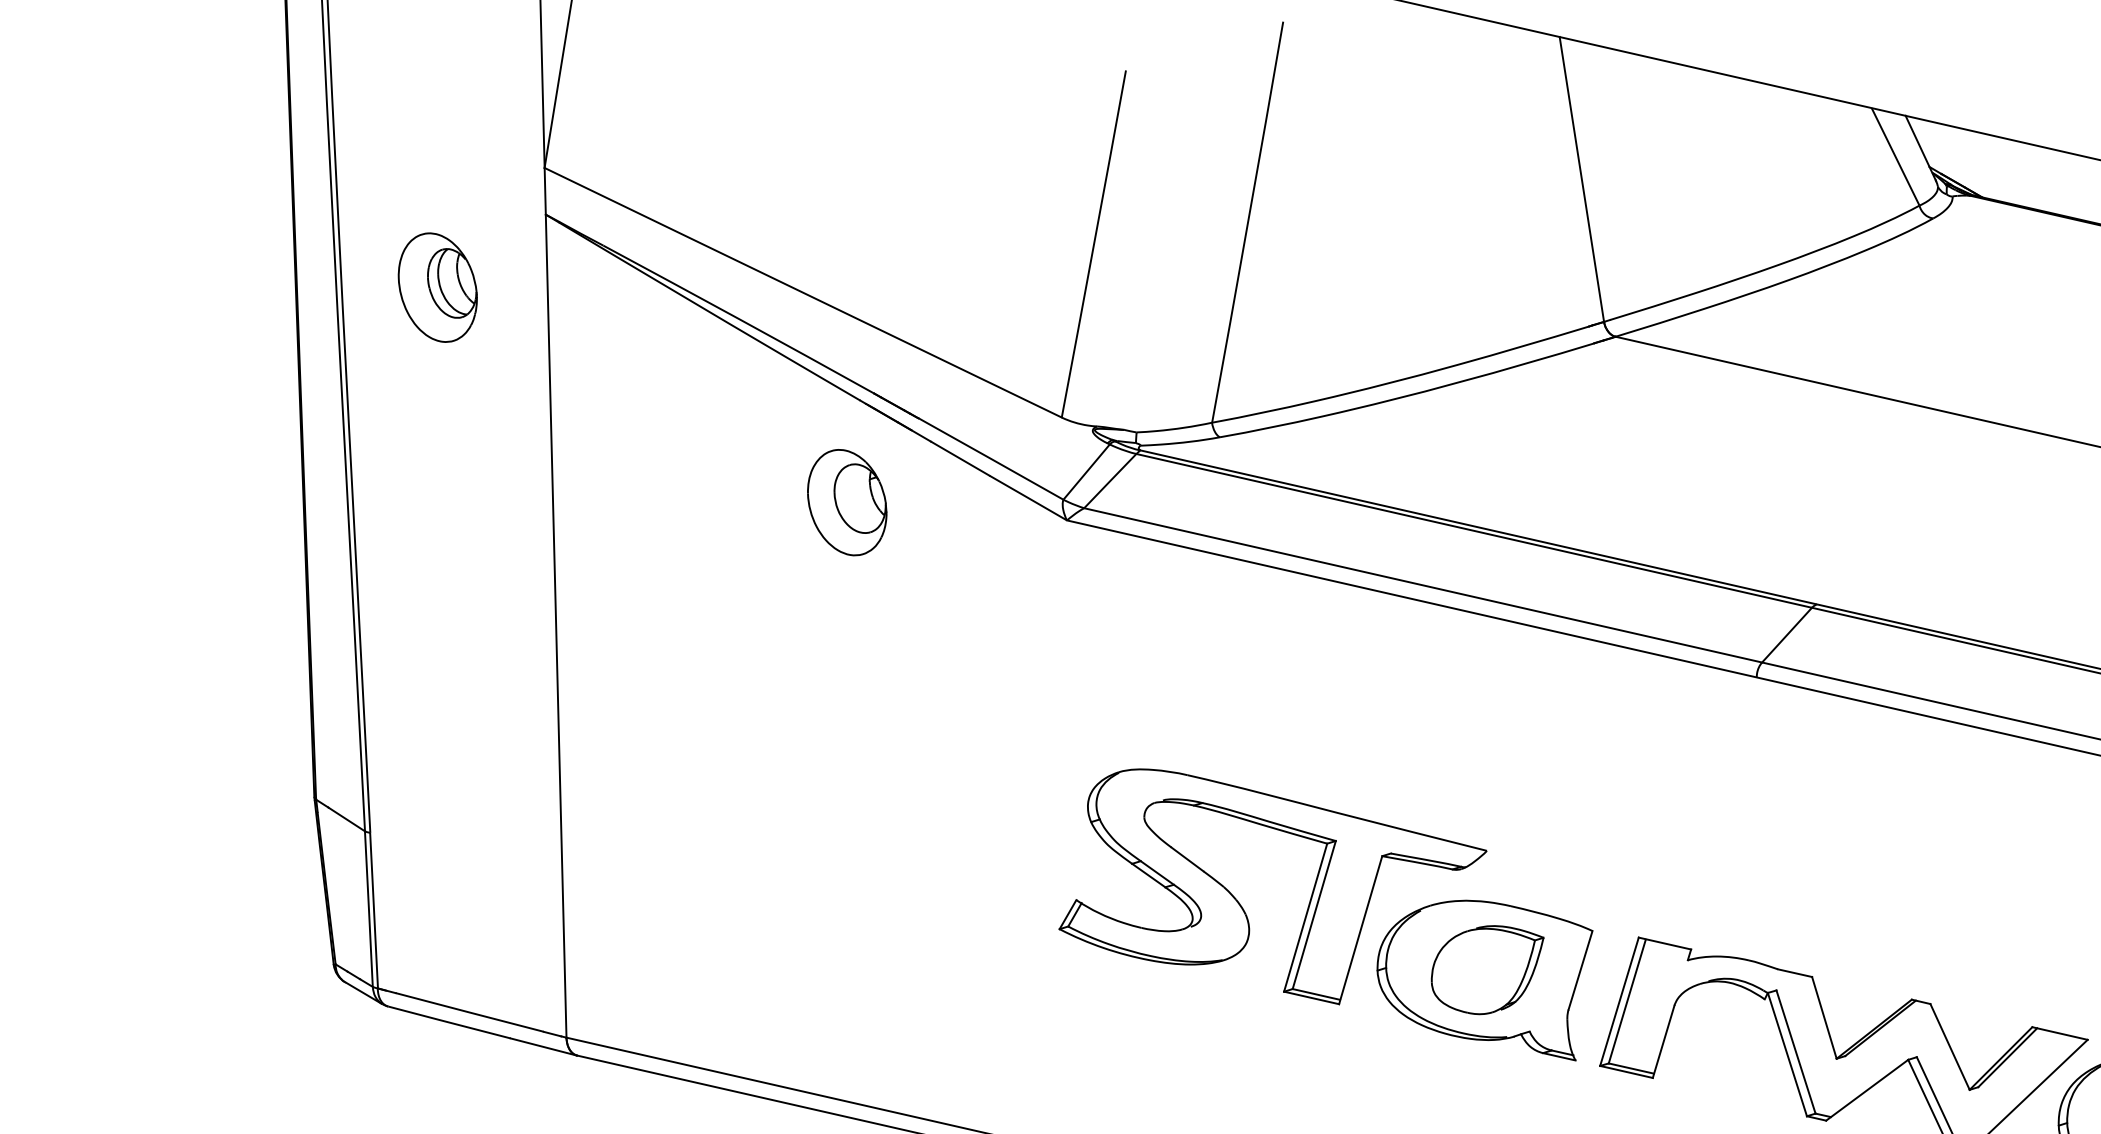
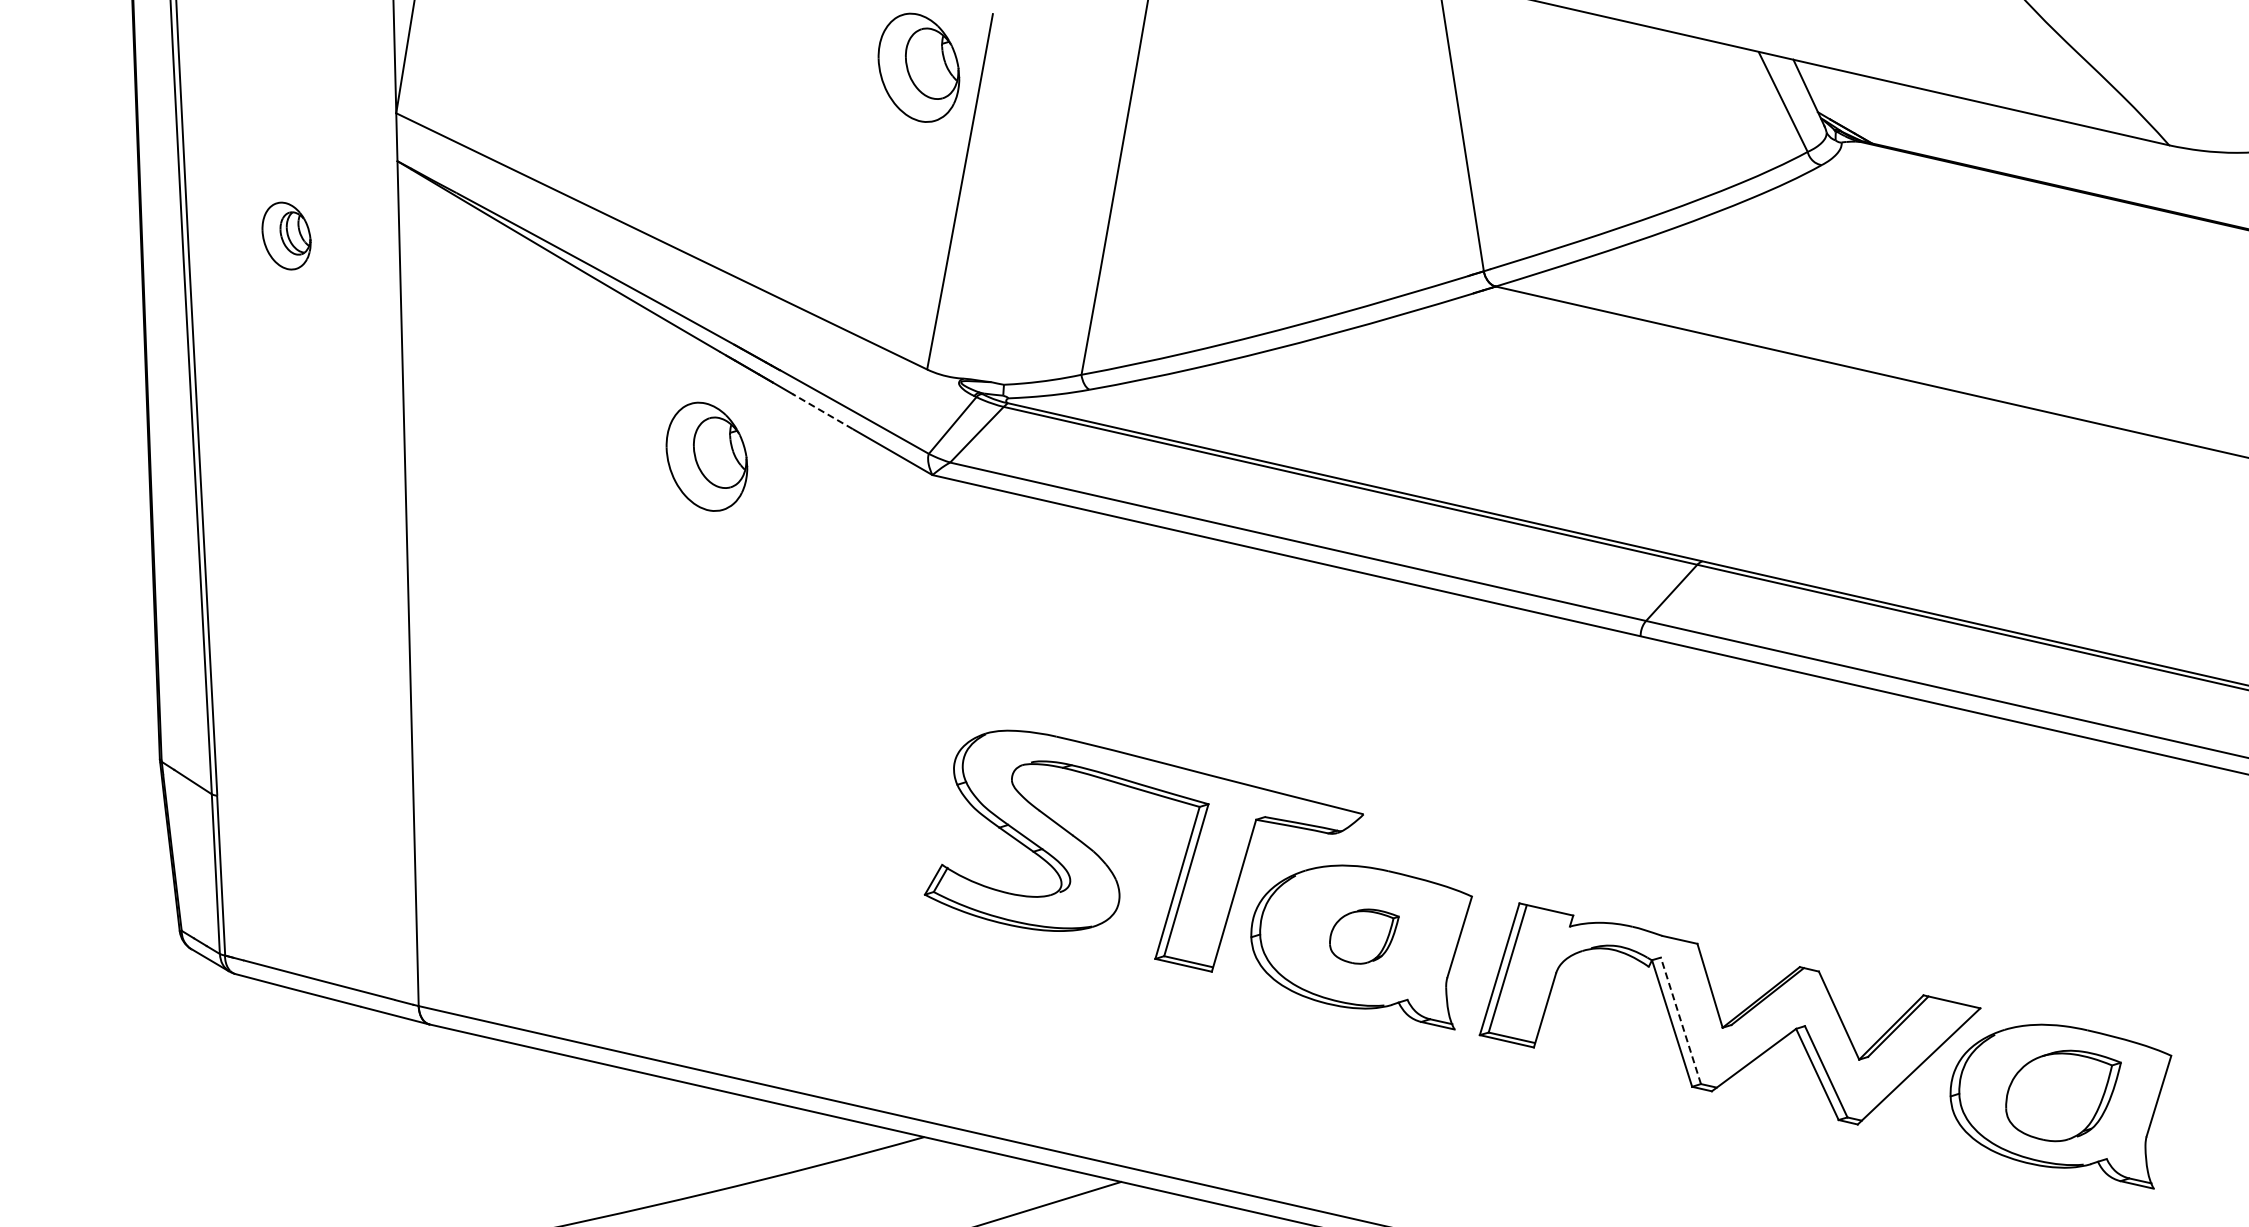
part: (1053, 123) -> (918, 67), added
part: (437, 287) -> (286, 235), size x0.6
line: (959, 458) -> (822, 411), solid -> dashed
part: (1487, 969) -> (1364, 936), size x0.6
line: (1795, 1051) -> (1680, 1020), solid -> dashed

